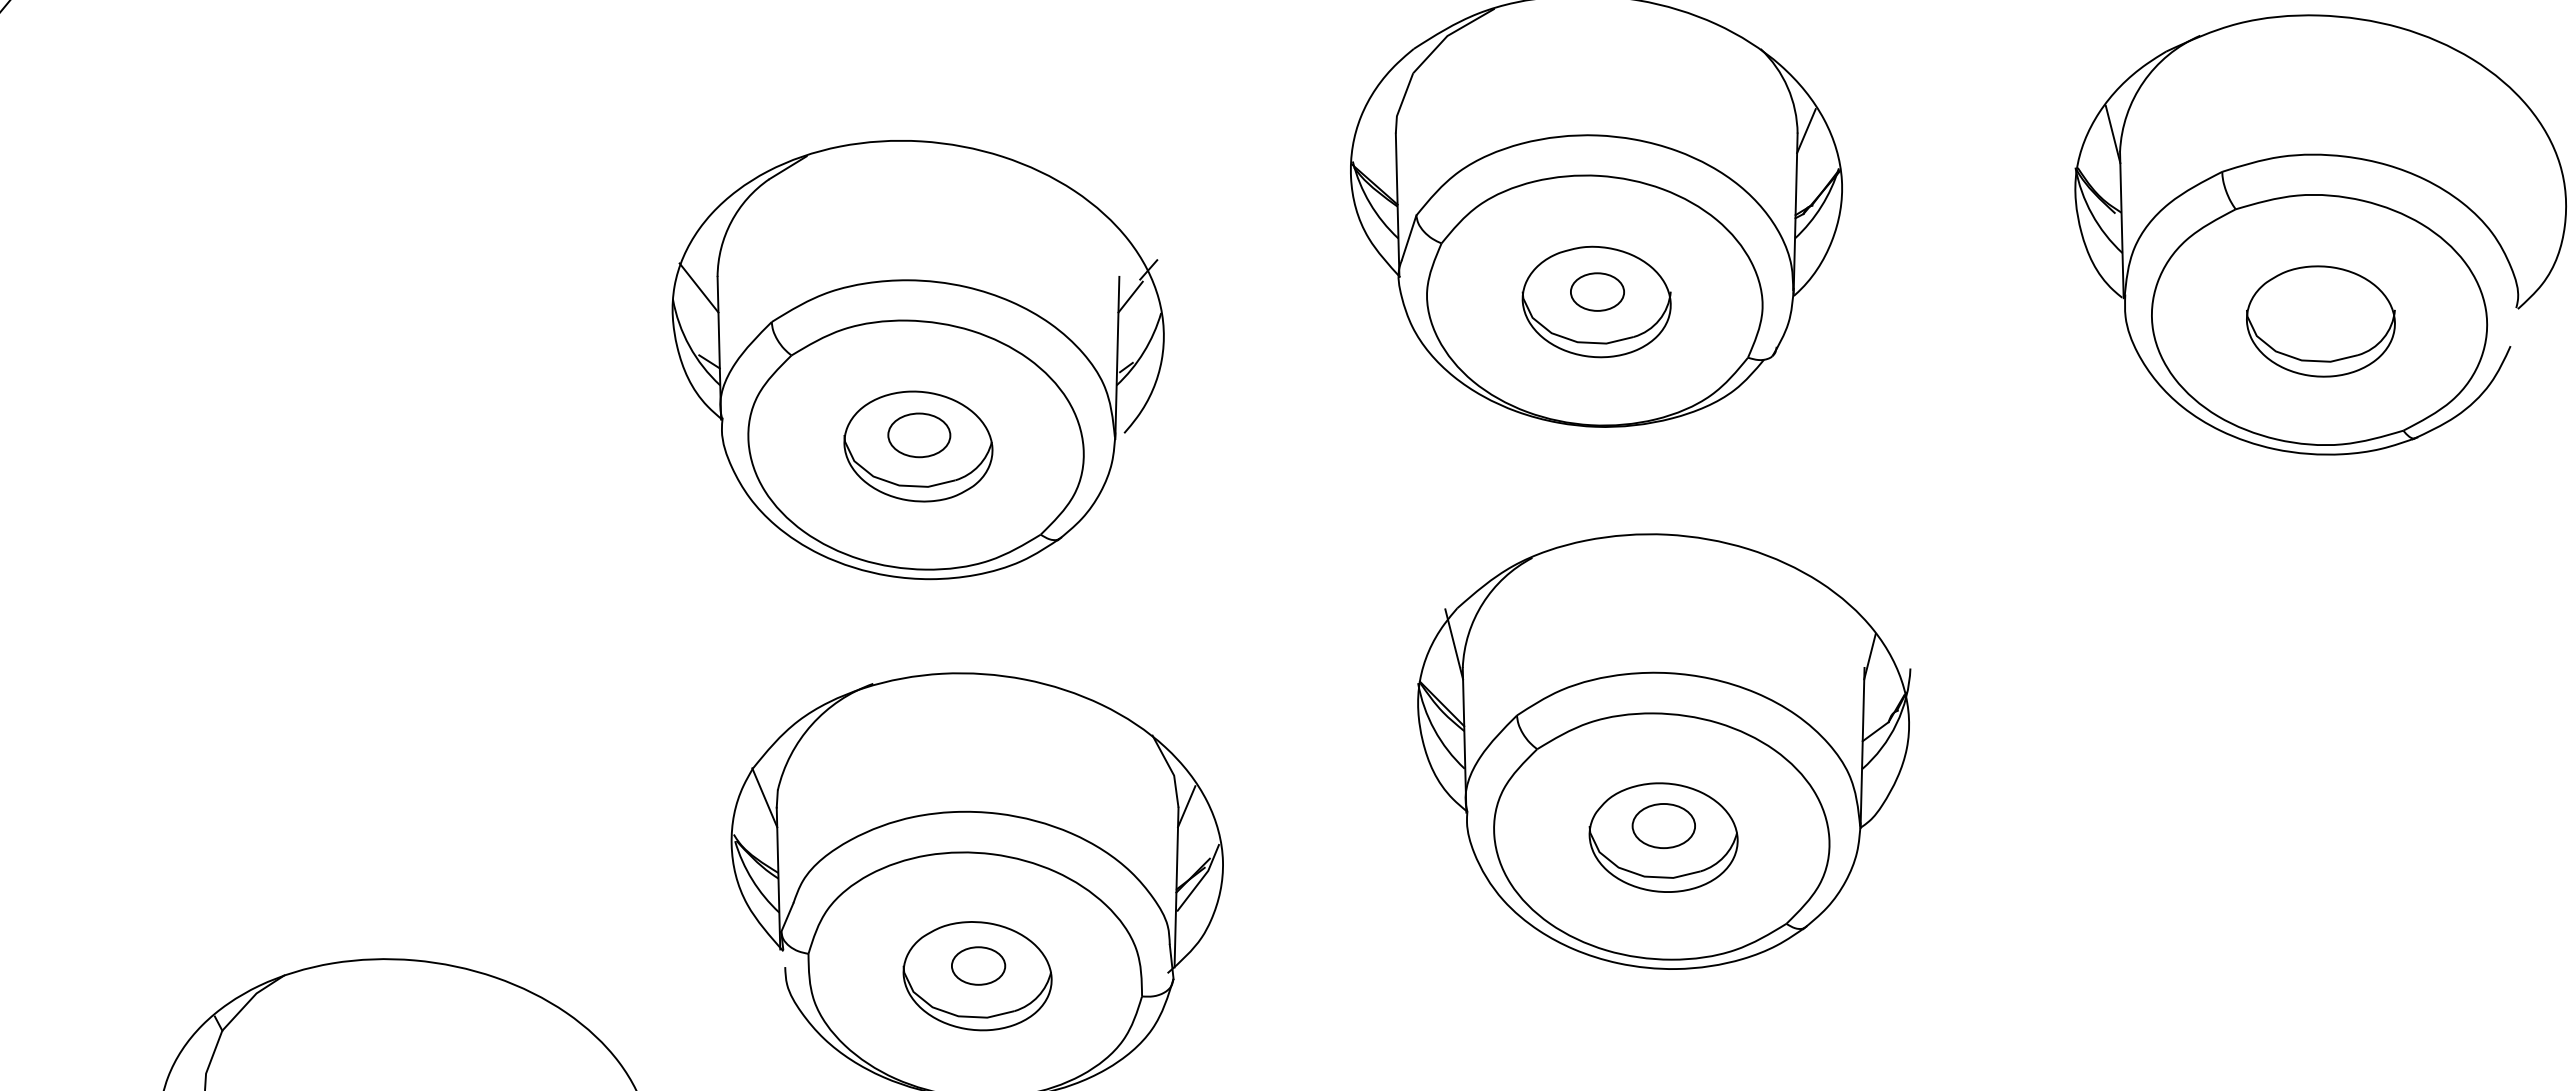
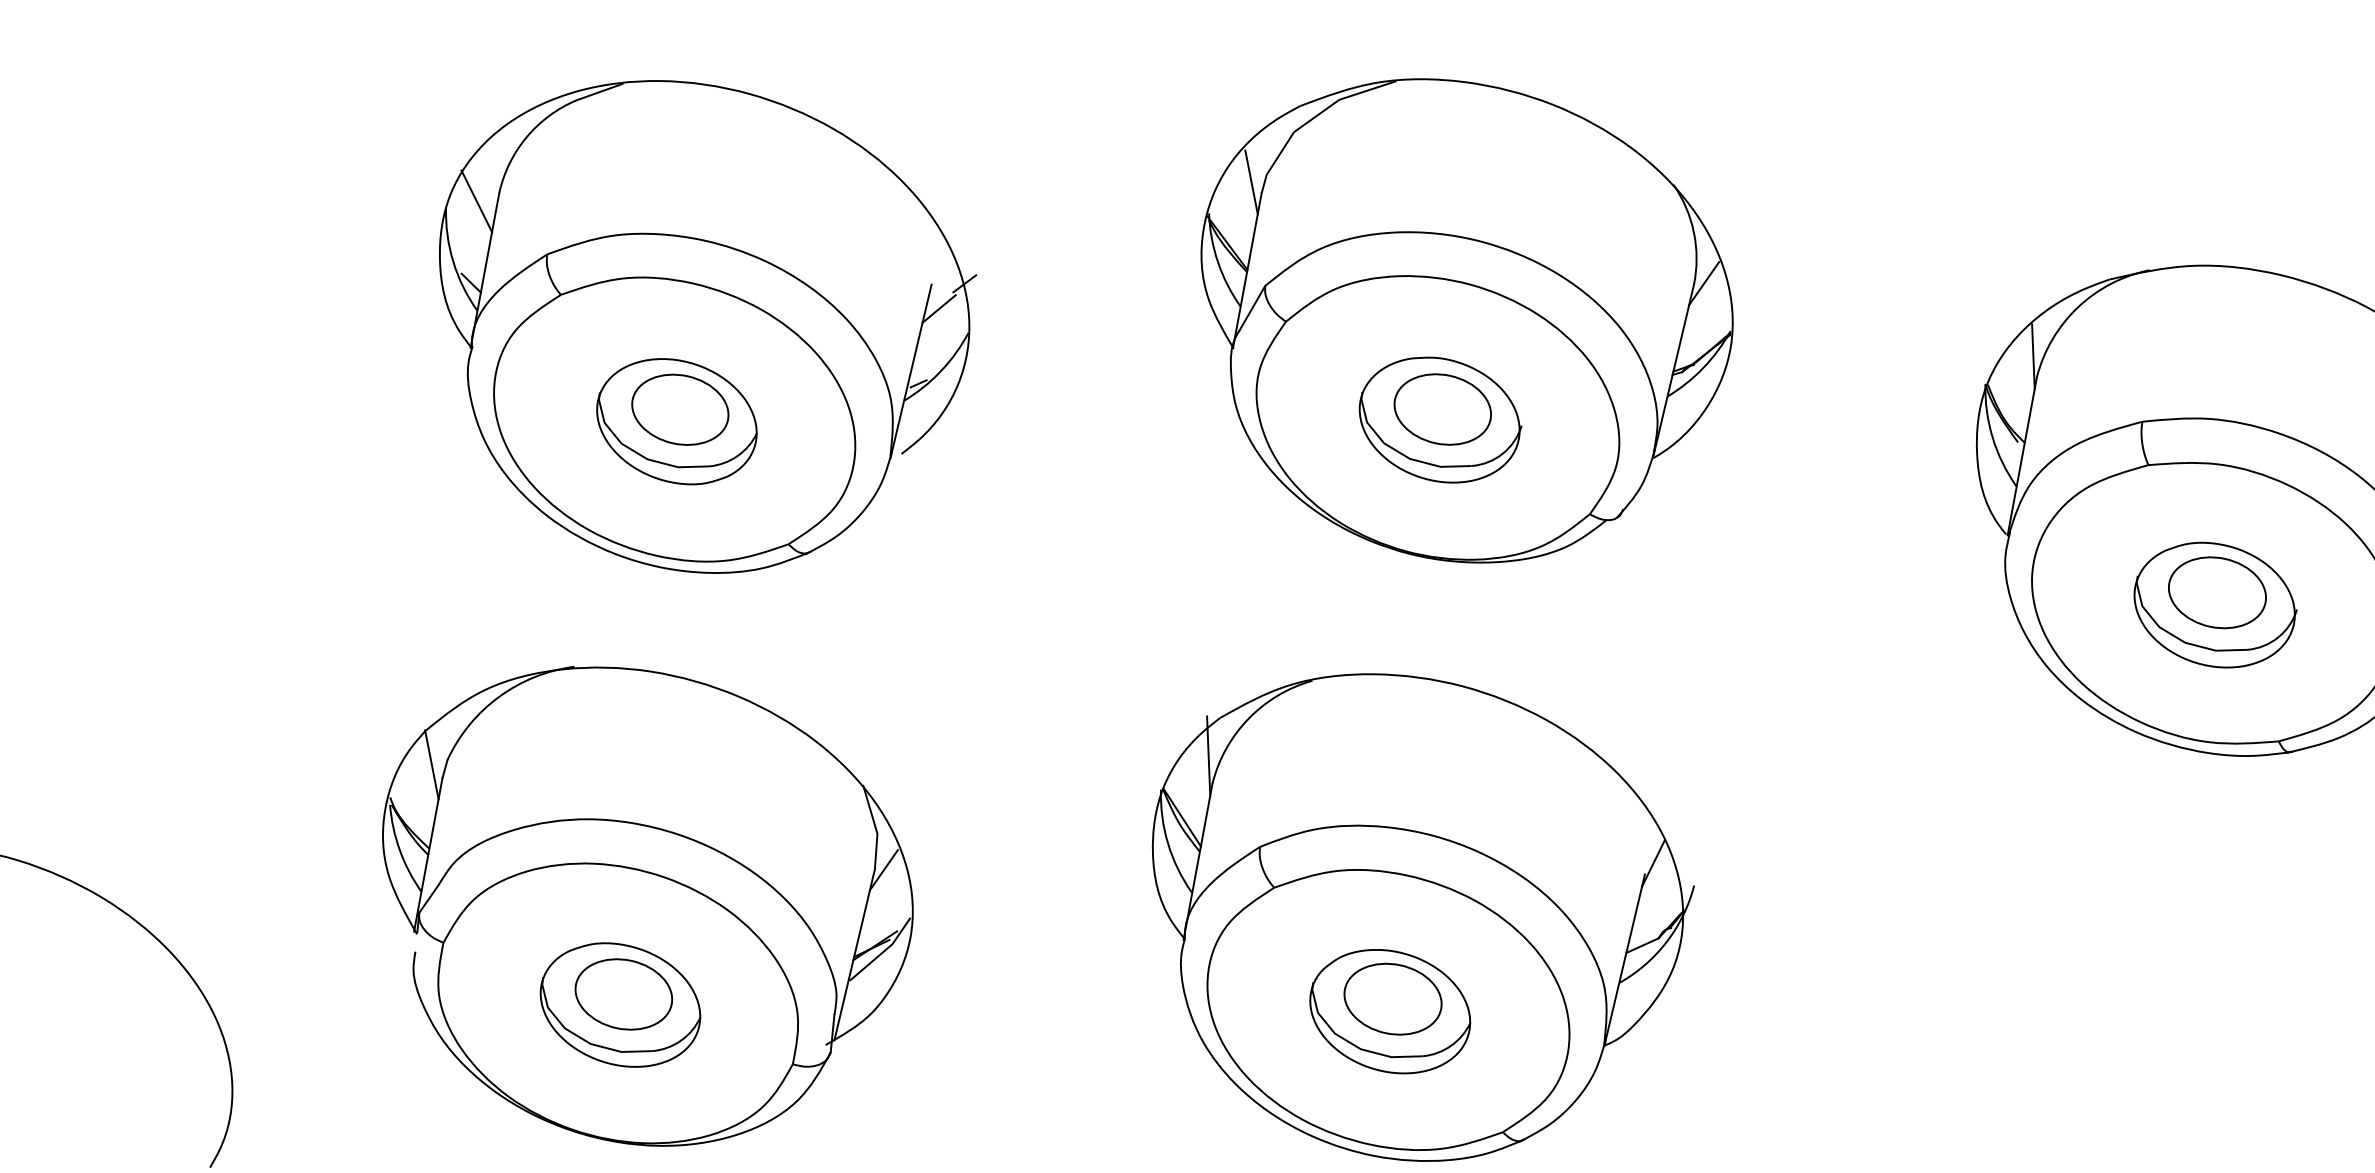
line: (1384, 125) -> (1251, 181), added
part: (1597, 291) -> (1442, 408), size x1.67
part: (2320, 309) -> (2216, 592), added
part: (919, 435) -> (680, 410), size x1.43
part: (1663, 825) -> (1392, 998), size x1.43
part: (978, 965) -> (623, 993), size x1.67

